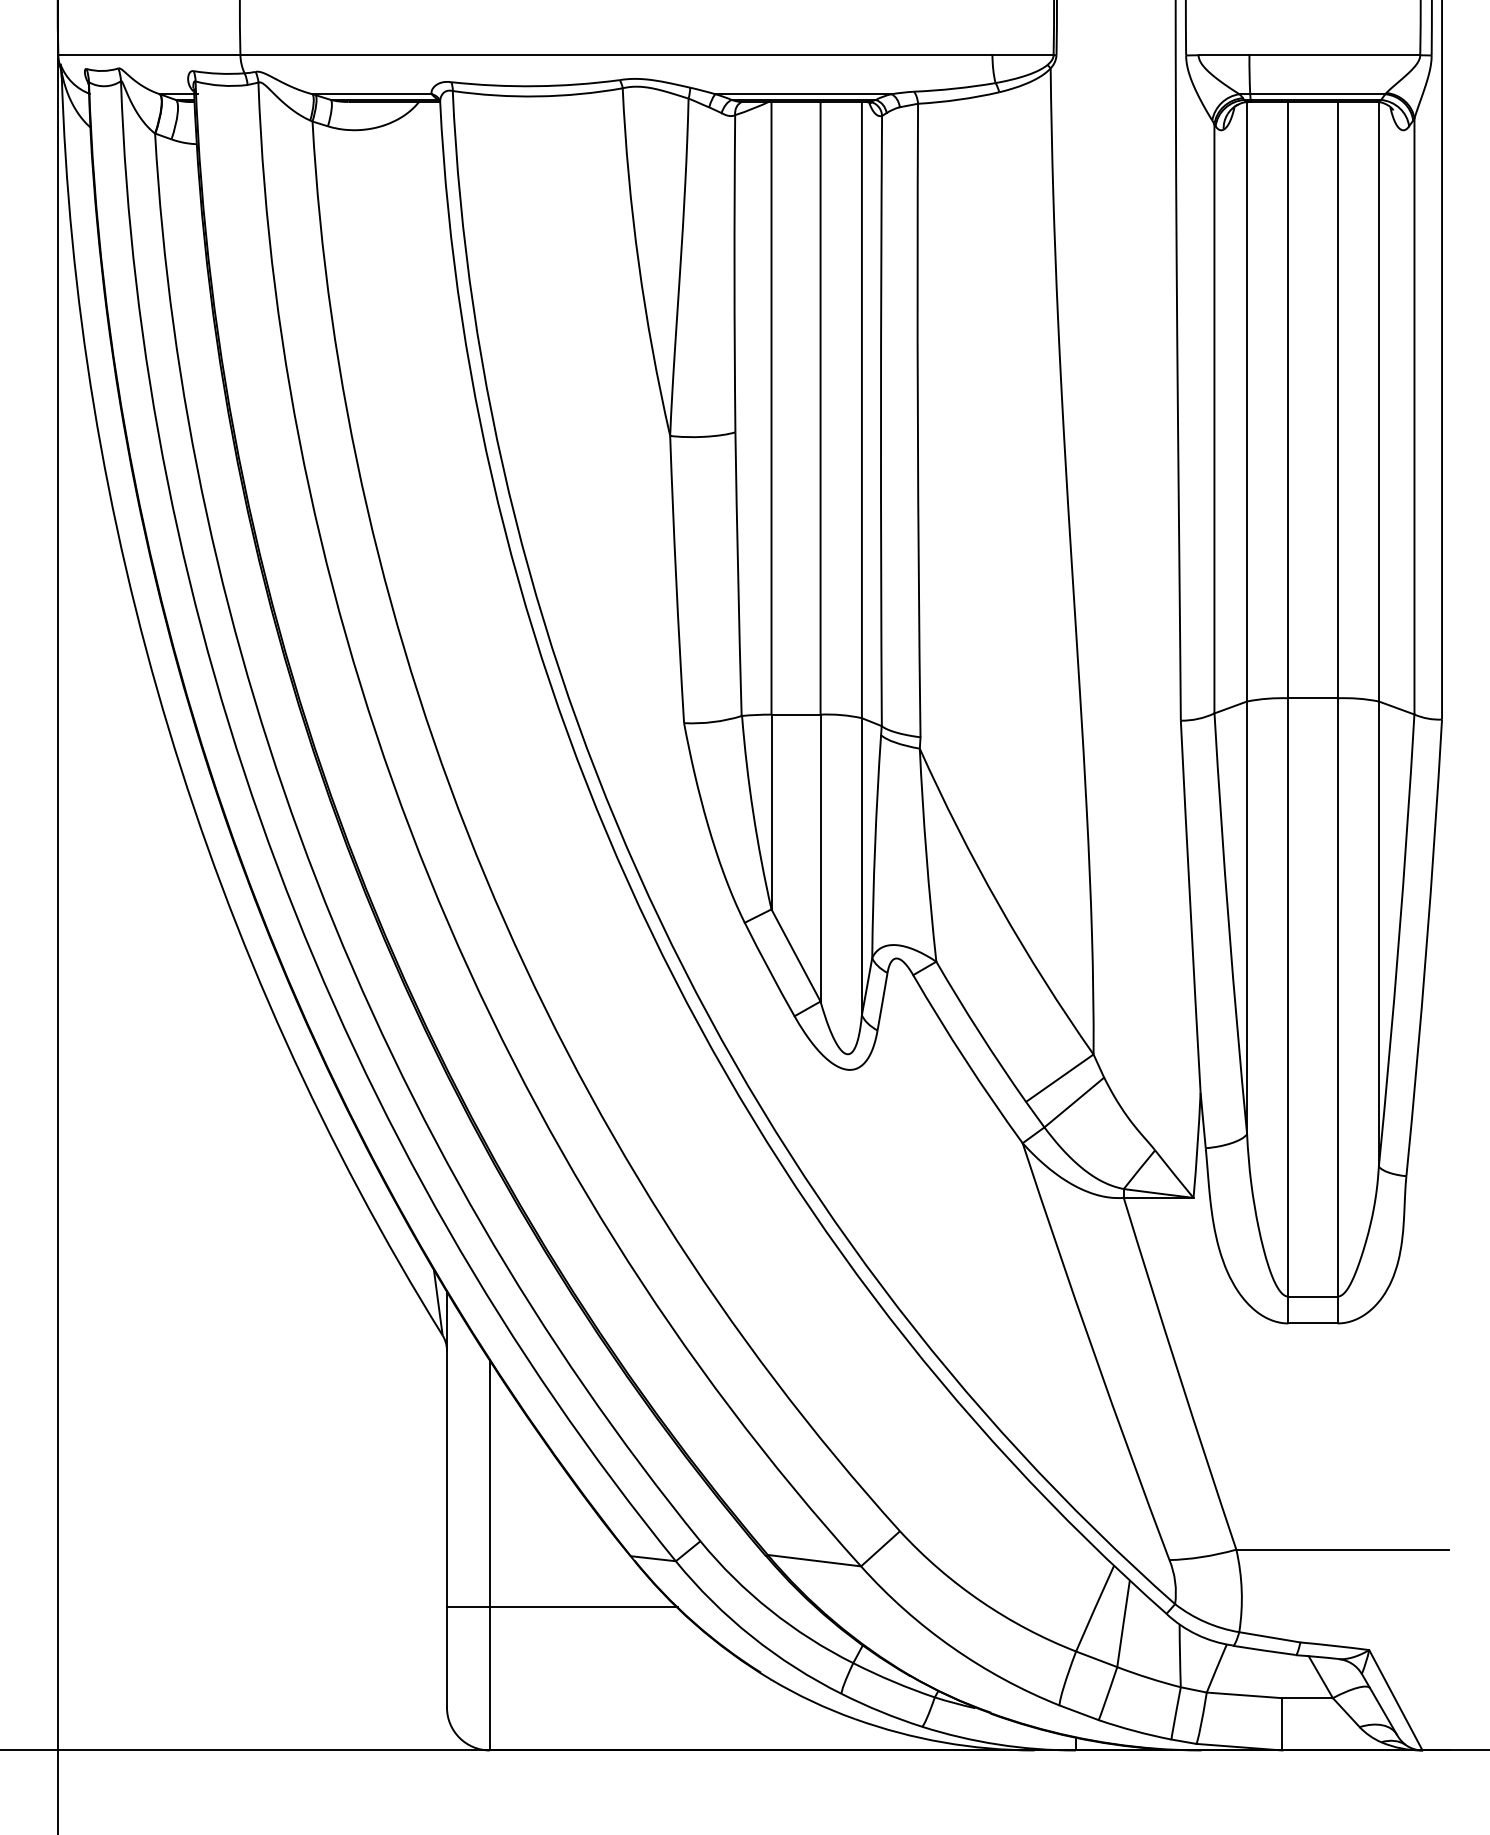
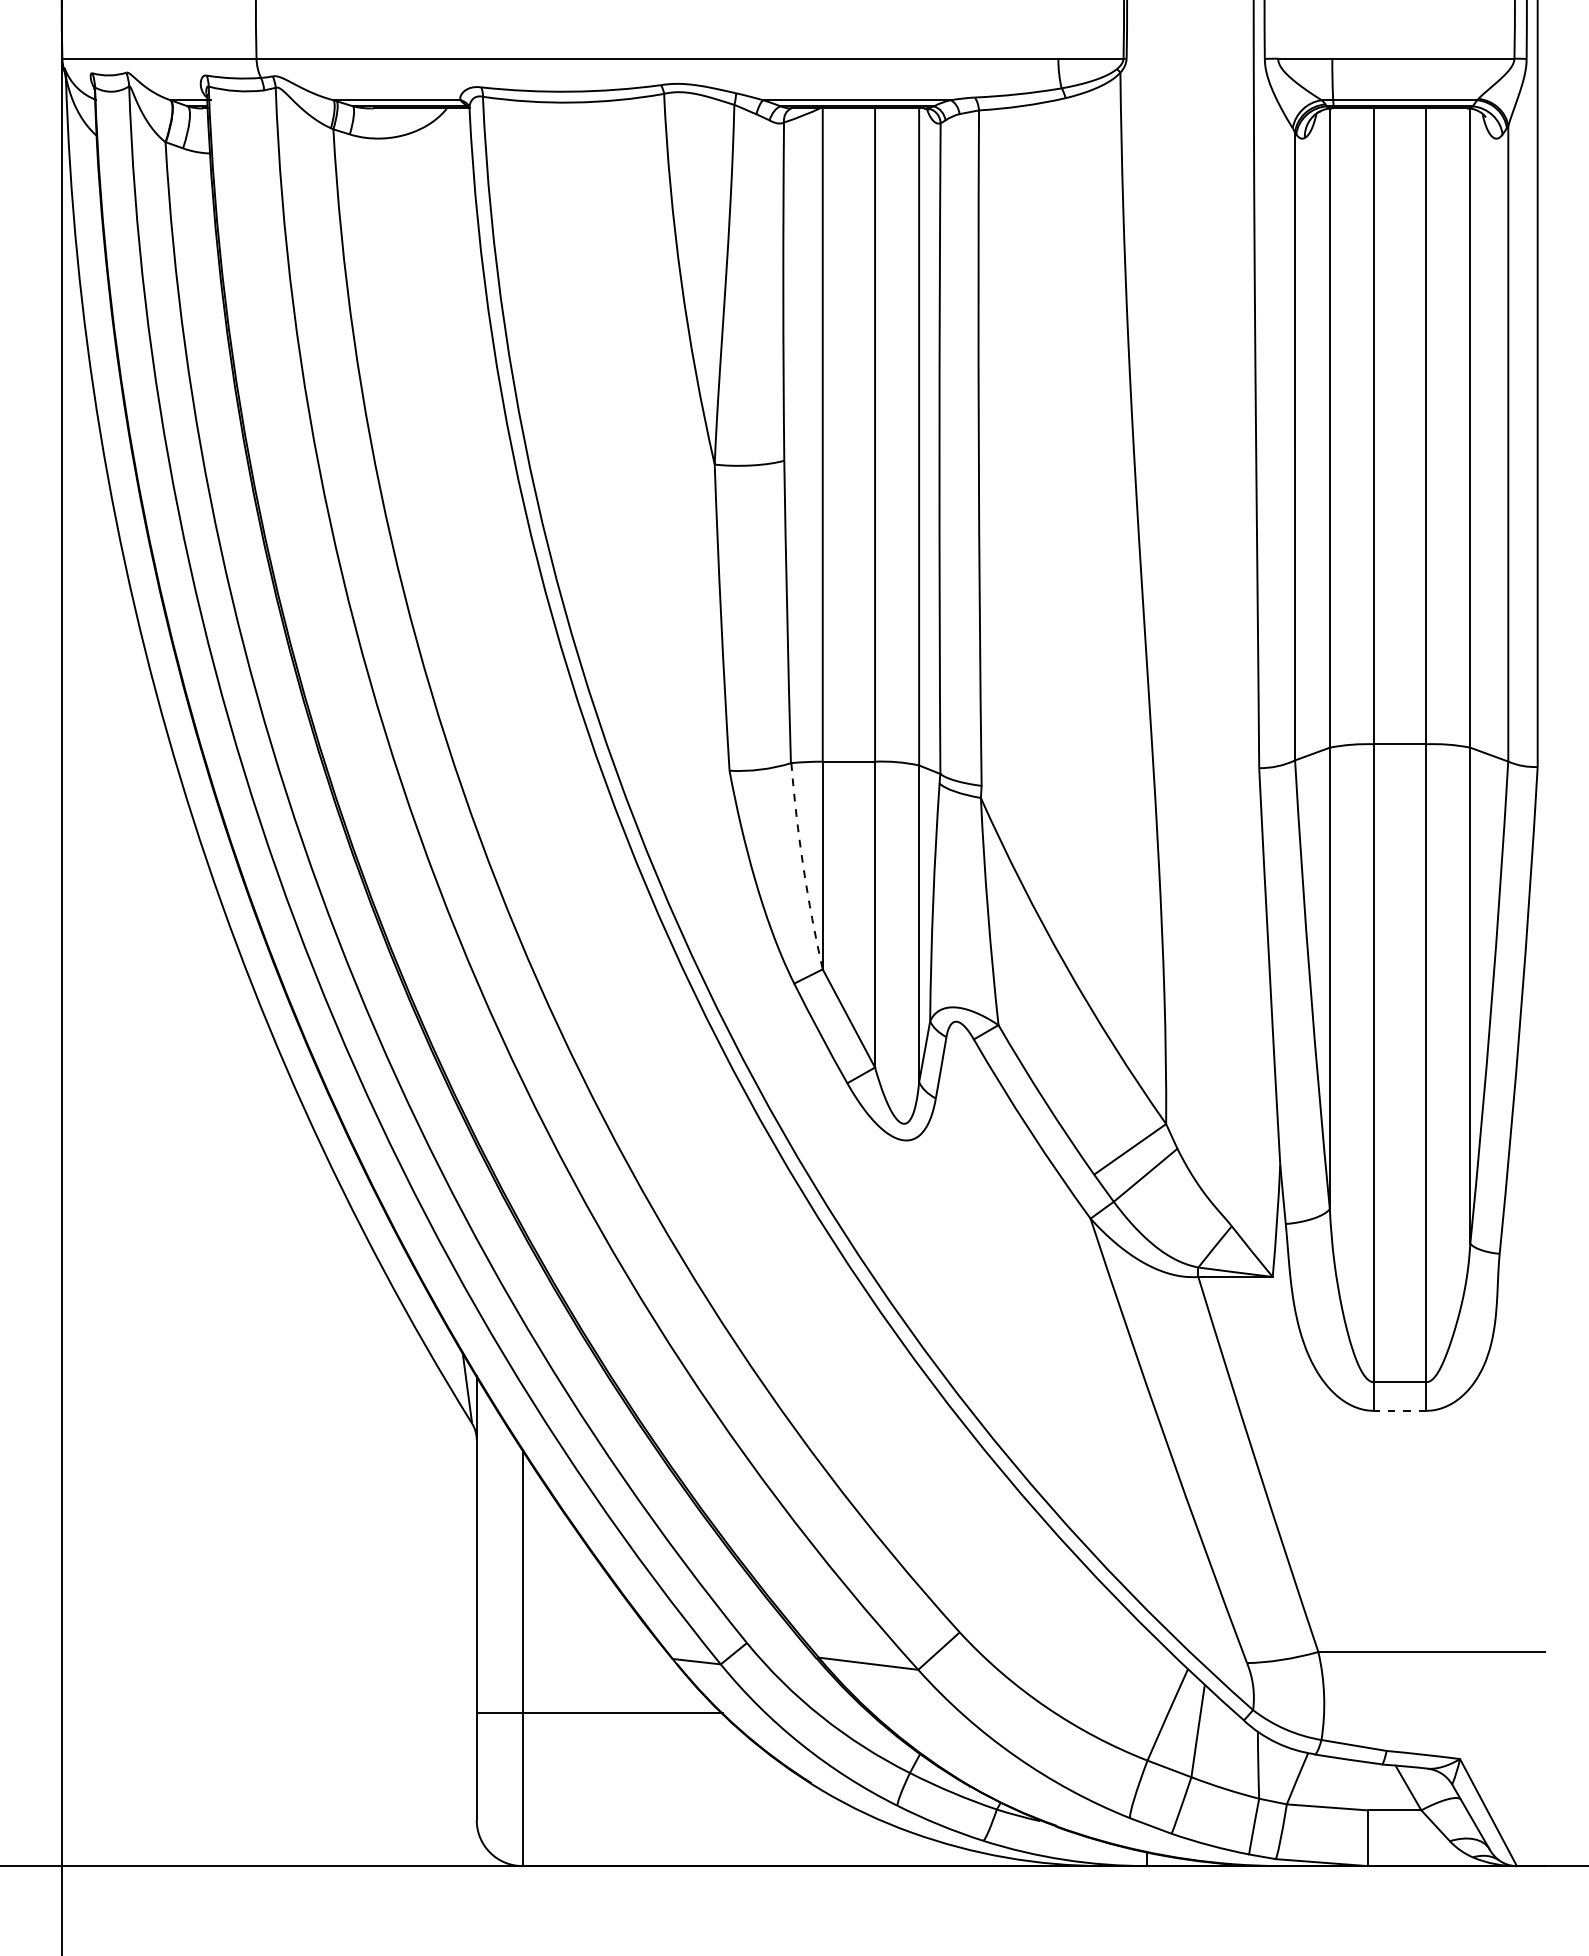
arc: (753, 812) -> (803, 866), solid -> dashed
line: (1312, 1323) -> (1399, 1410), solid -> dashed

